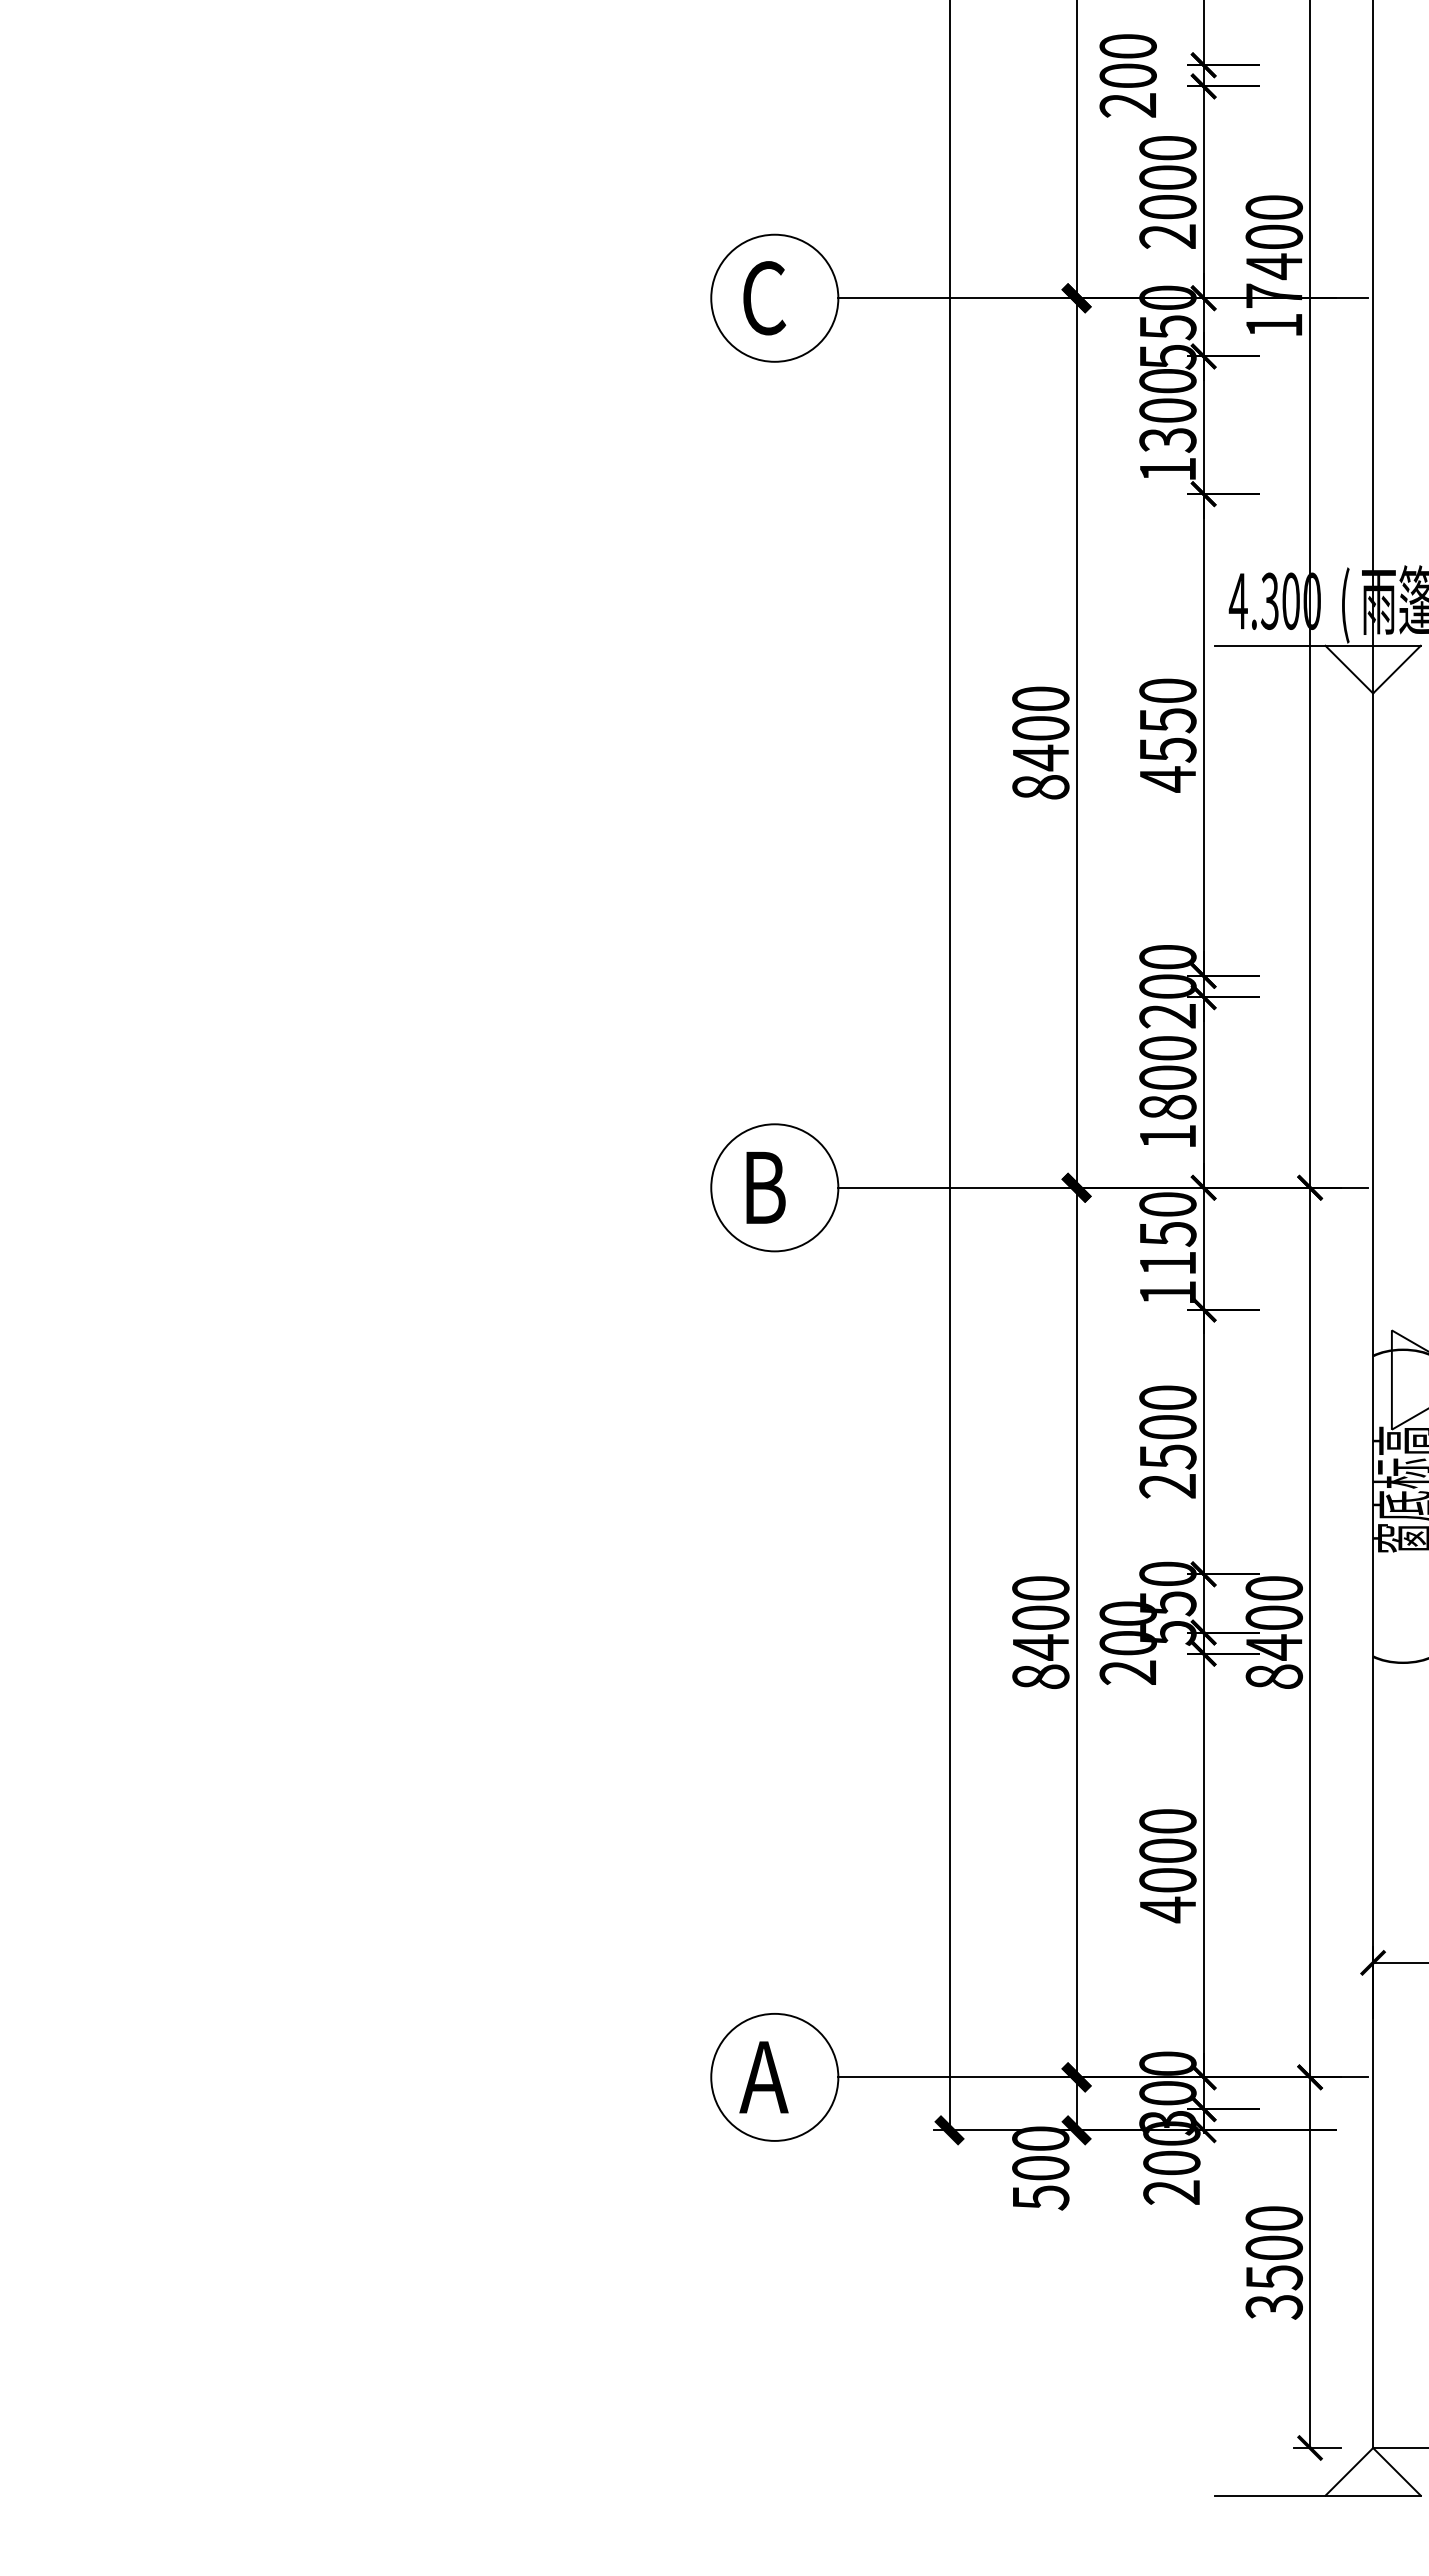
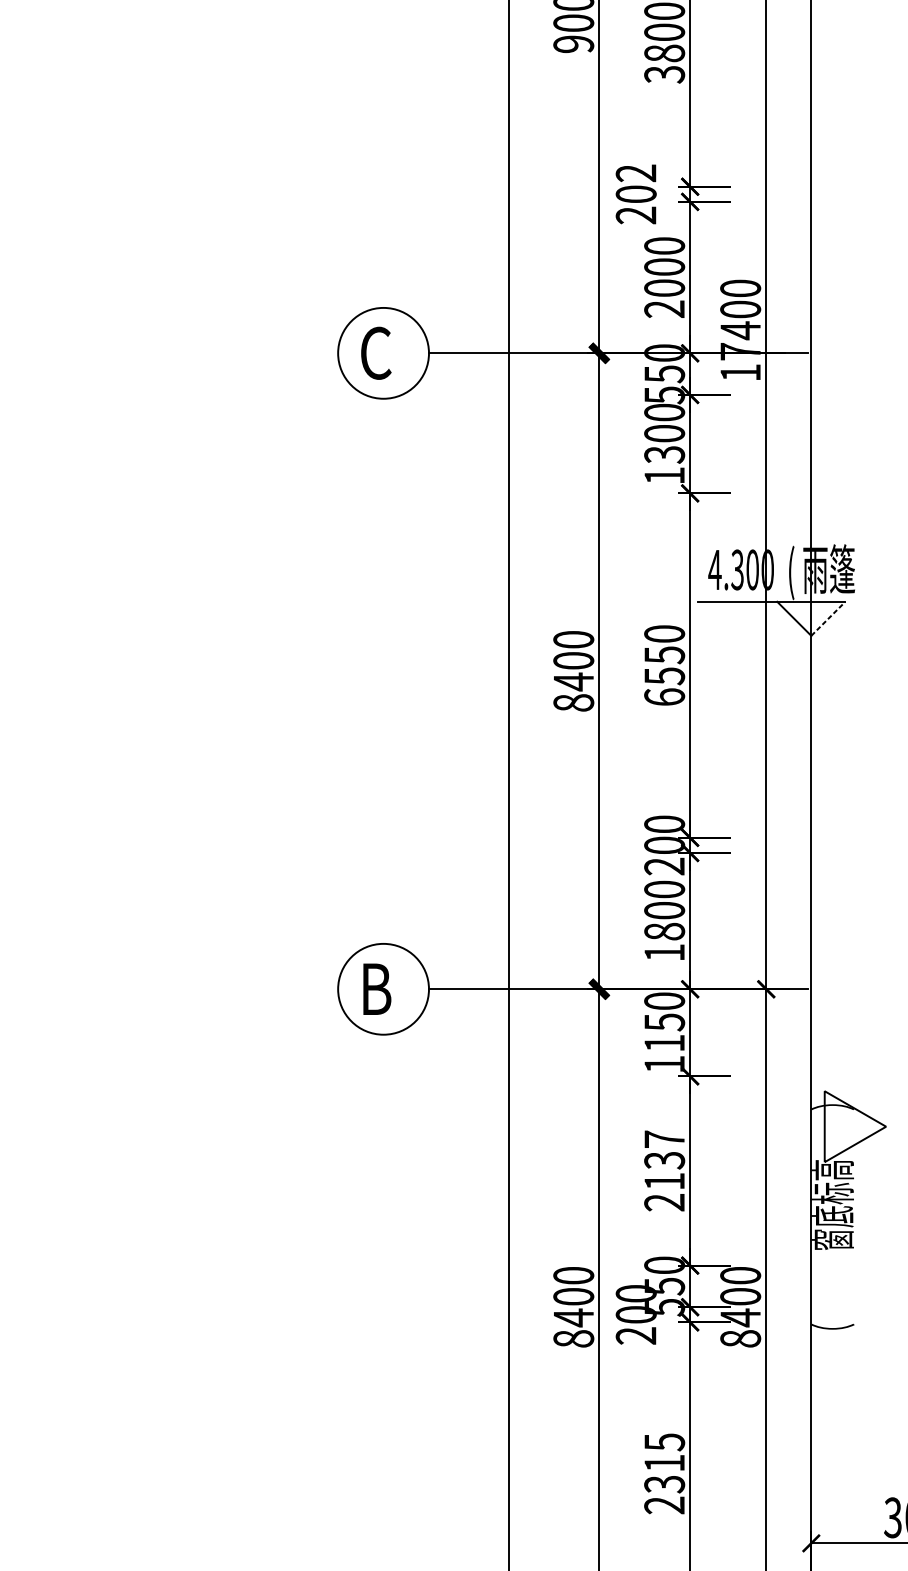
text: (1127, 46) -> (635, 173), 200 -> 202
line: (1396, 669) -> (828, 618), solid -> dashed
text: (1167, 779) -> (664, 697), 4550 -> 6550
text: (1167, 1427) -> (664, 1160), 2500 -> 2137
text: (1167, 1866) -> (664, 1474), 4000 -> 2315

